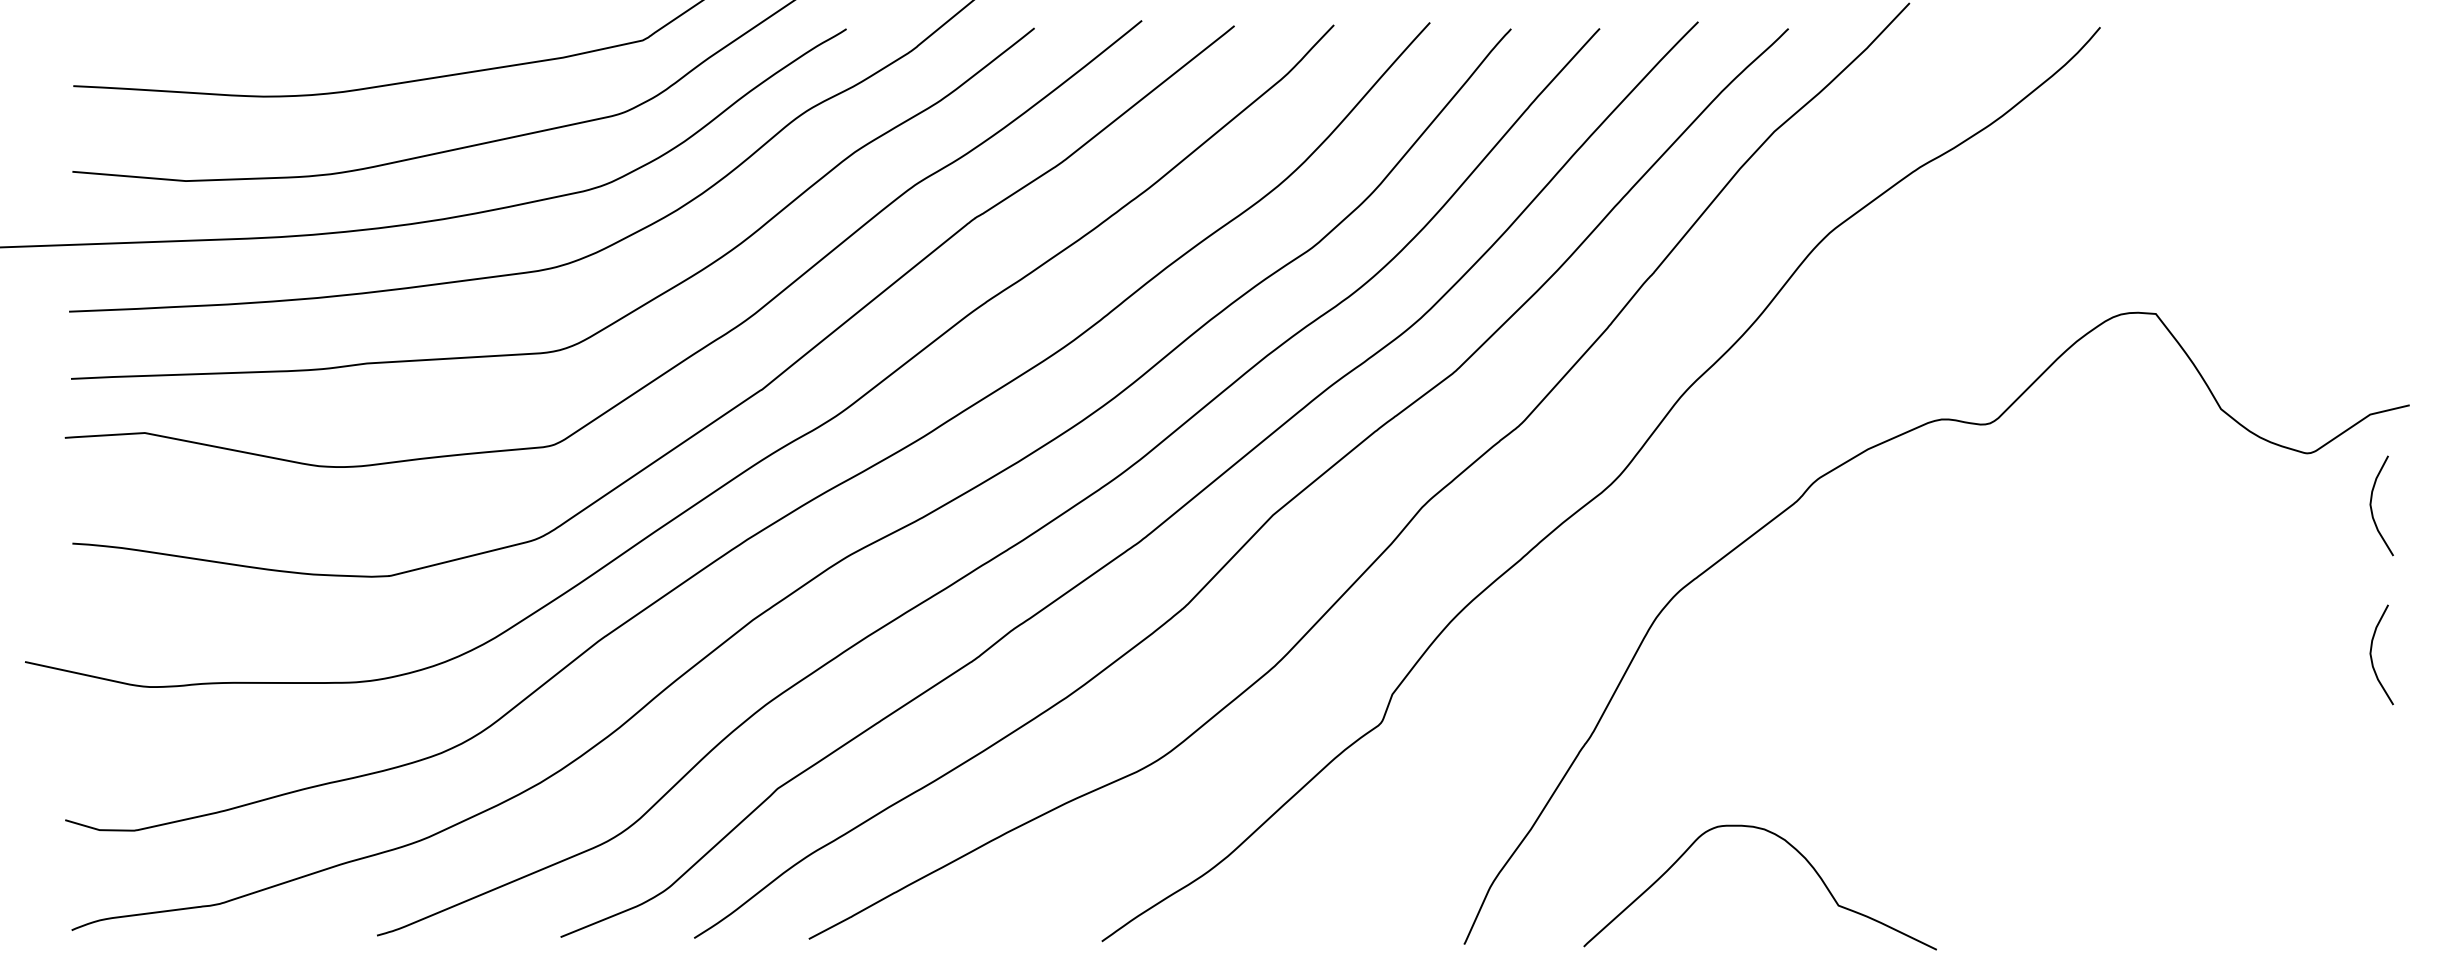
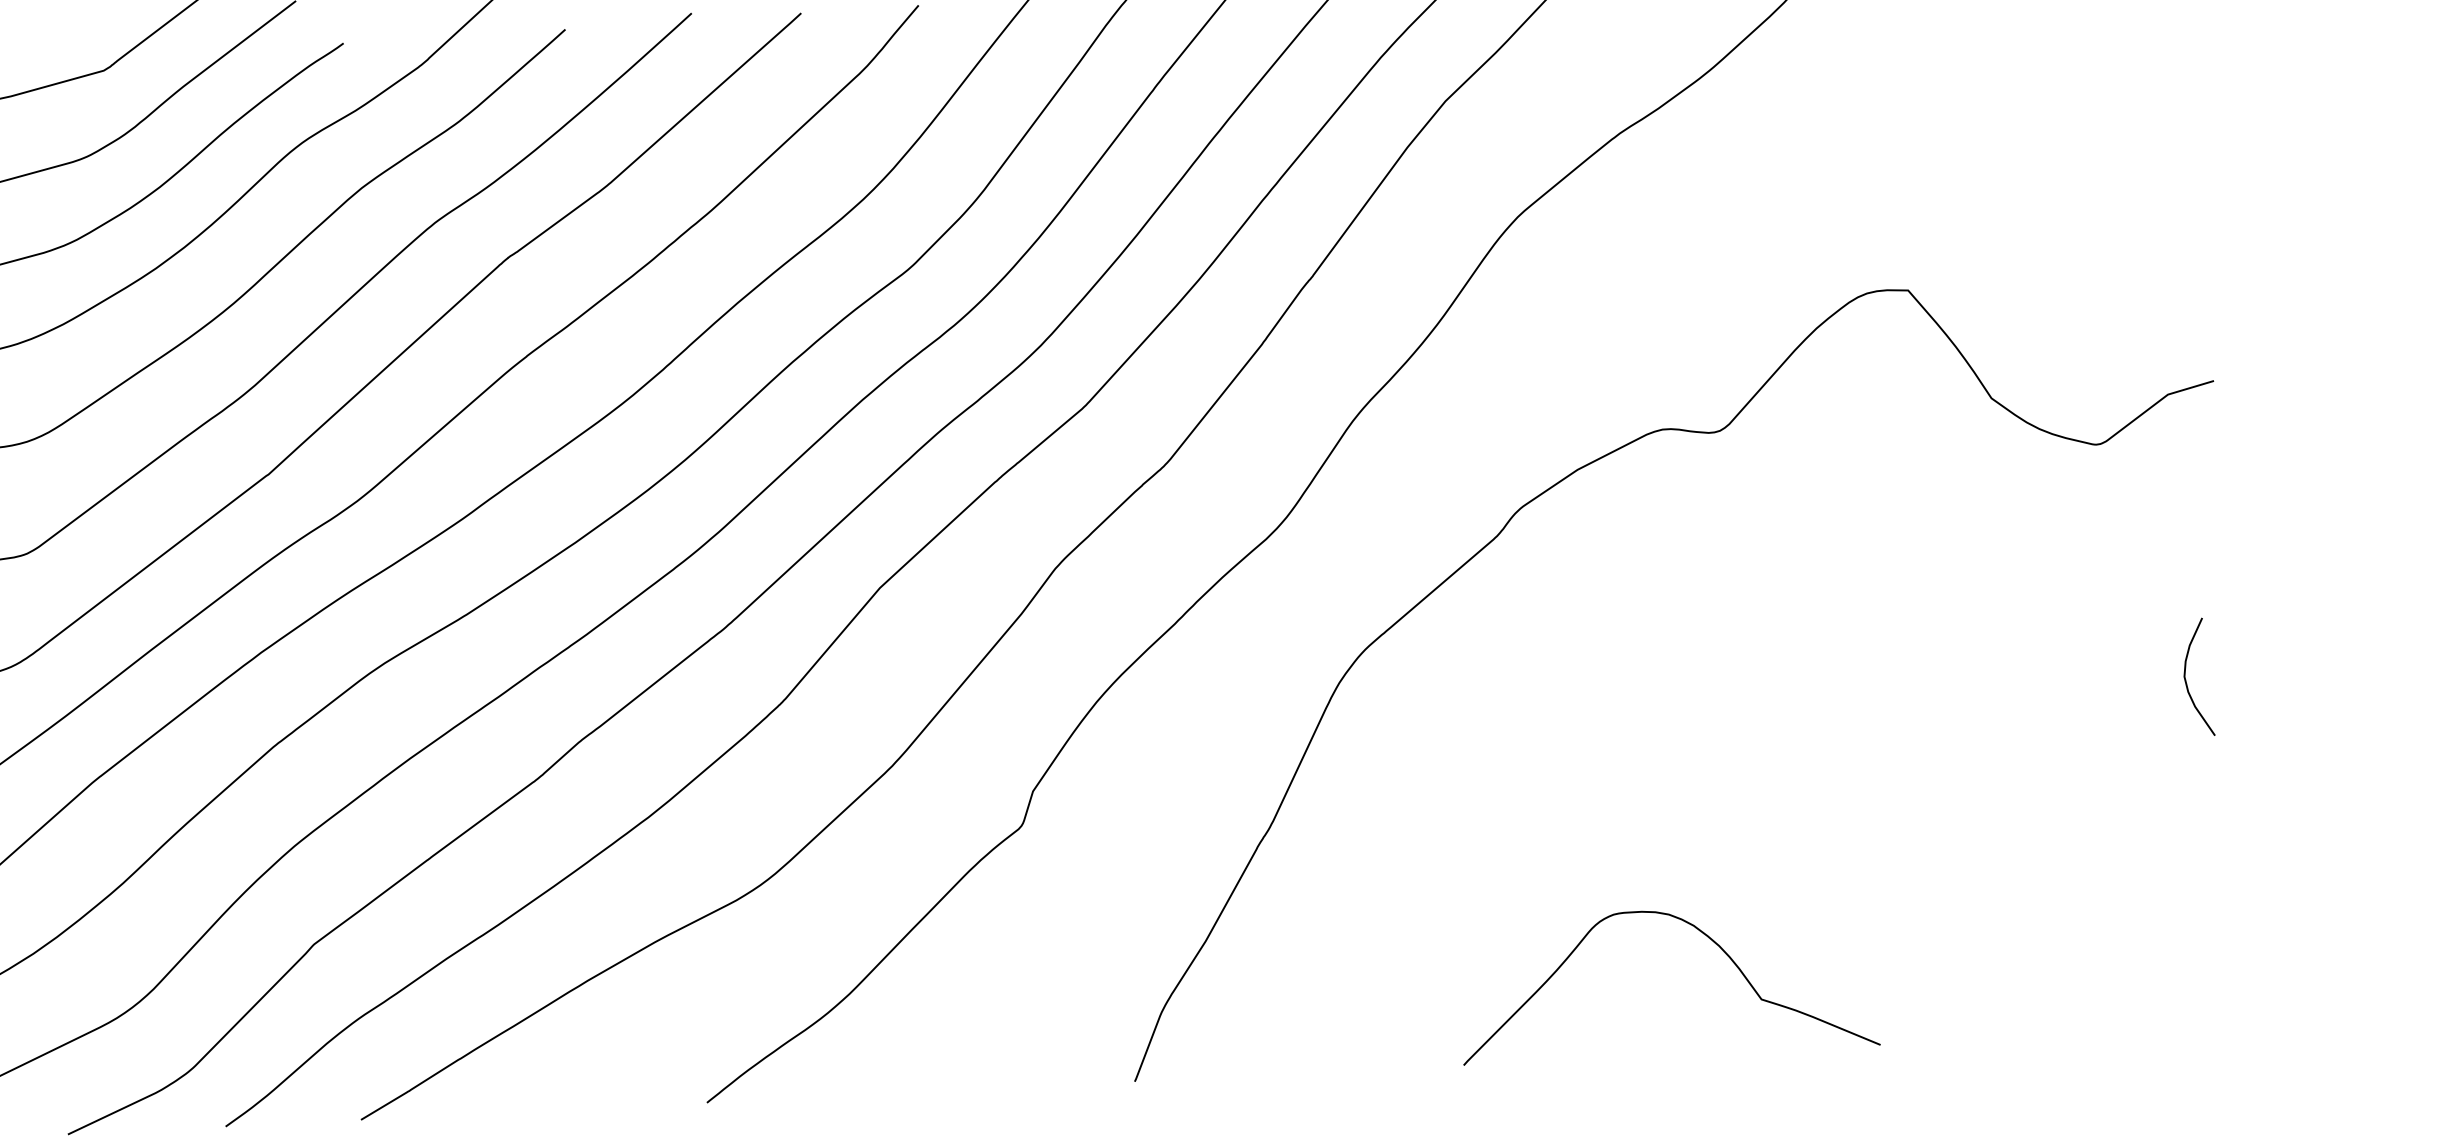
curve: (2372, 508) -> (2177, 505), removed
curve: (1790, 846) -> (1700, 932), moved

